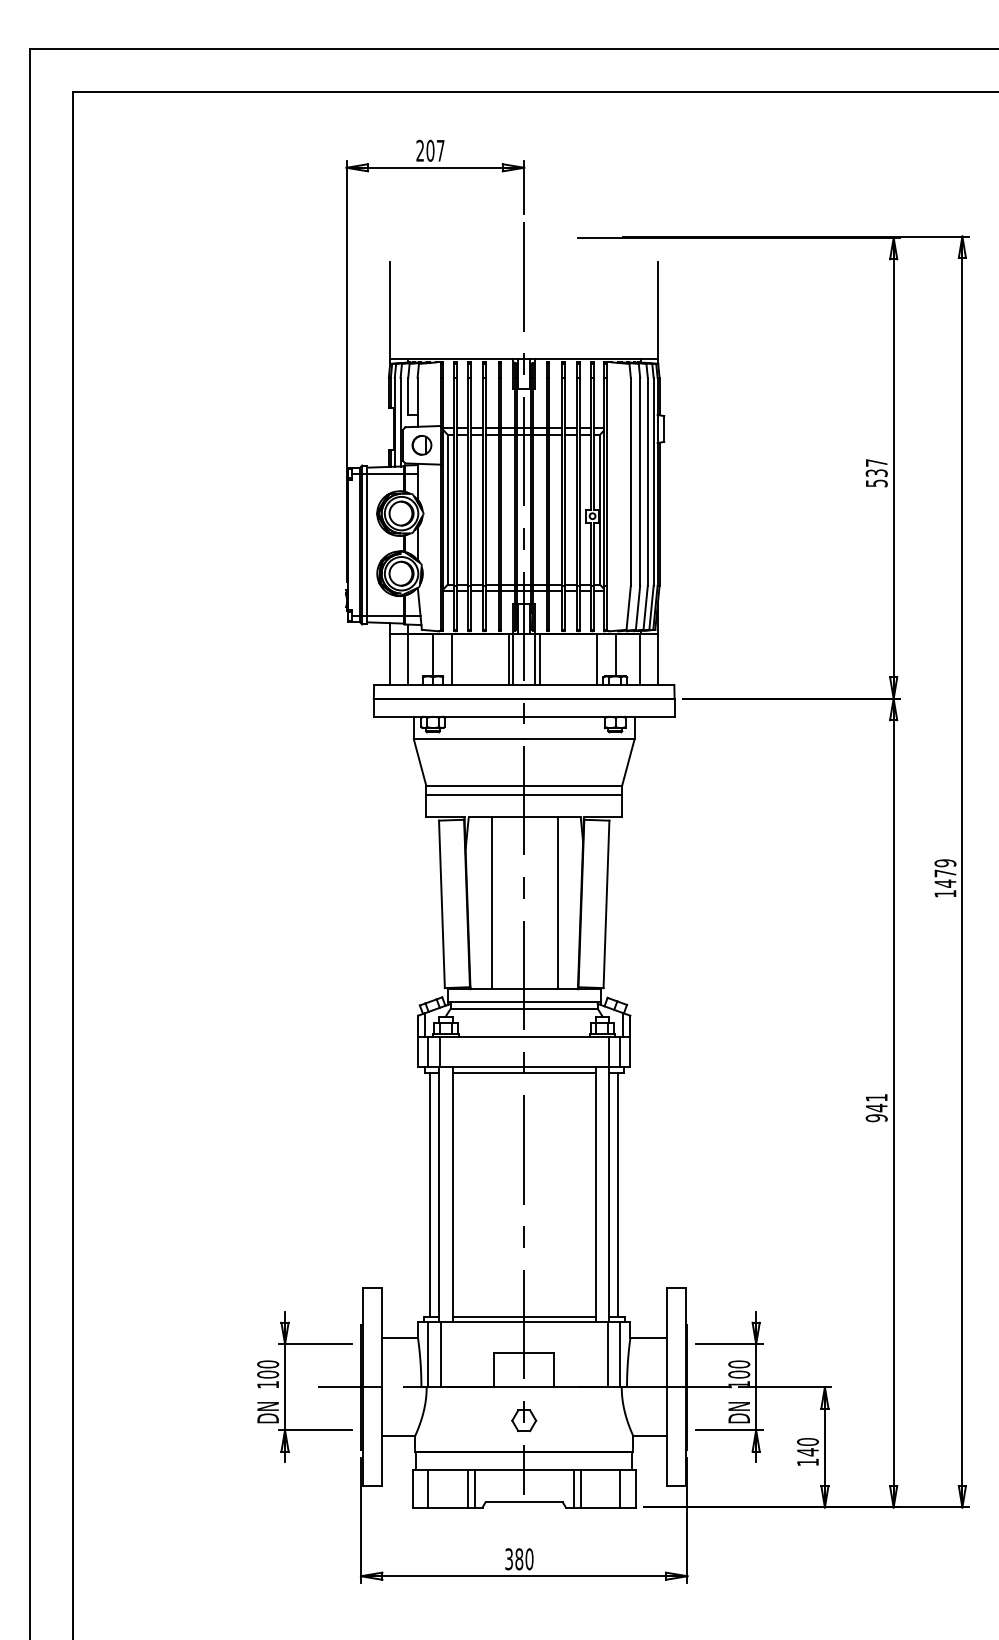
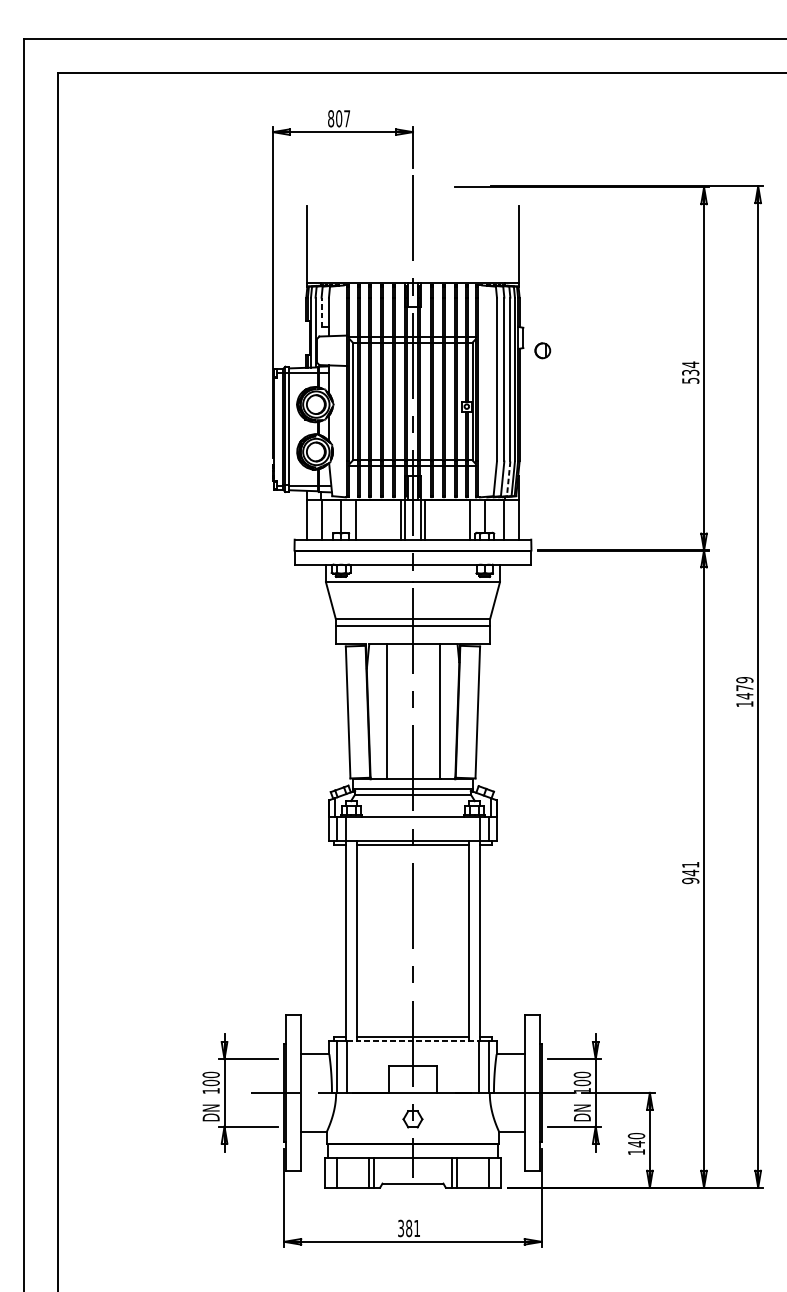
text: (420, 150) -> (331, 118), 207 -> 807
line: (408, 396) -> (321, 312), solid -> dashed
part: (421, 445) -> (542, 350), moved
text: (876, 462) -> (690, 364), 537 -> 534
line: (645, 608) -> (508, 479), solid -> dashed
line: (430, 1194) -> (339, 941), removed
line: (618, 1194) -> (487, 941), removed
line: (524, 1321) -> (413, 1041), solid -> dashed
text: (529, 1559) -> (417, 1228), 380 -> 381

